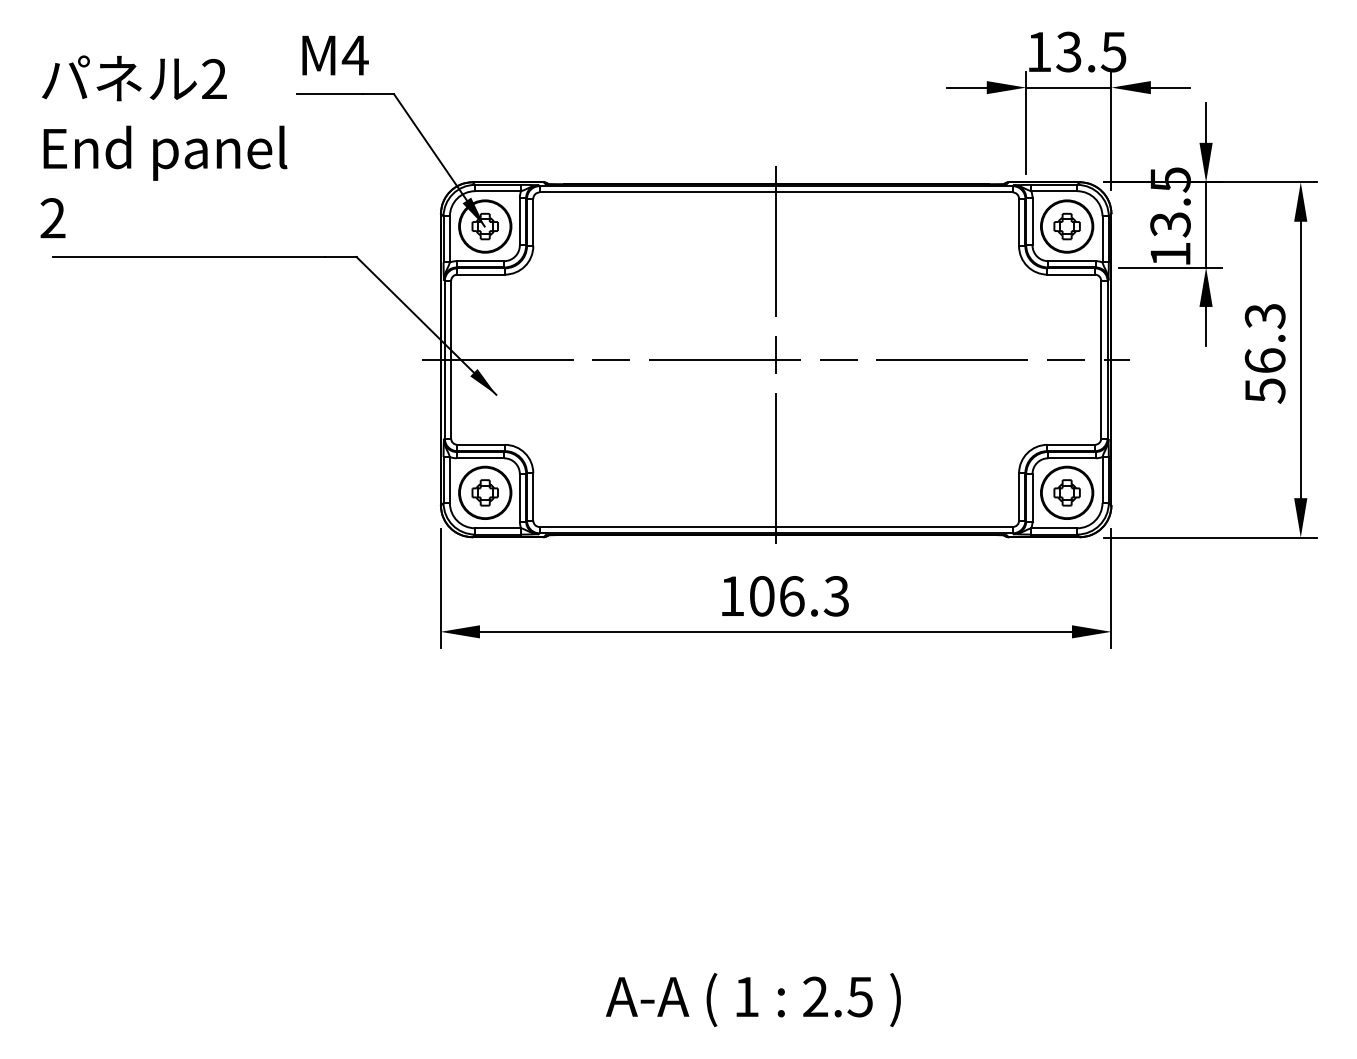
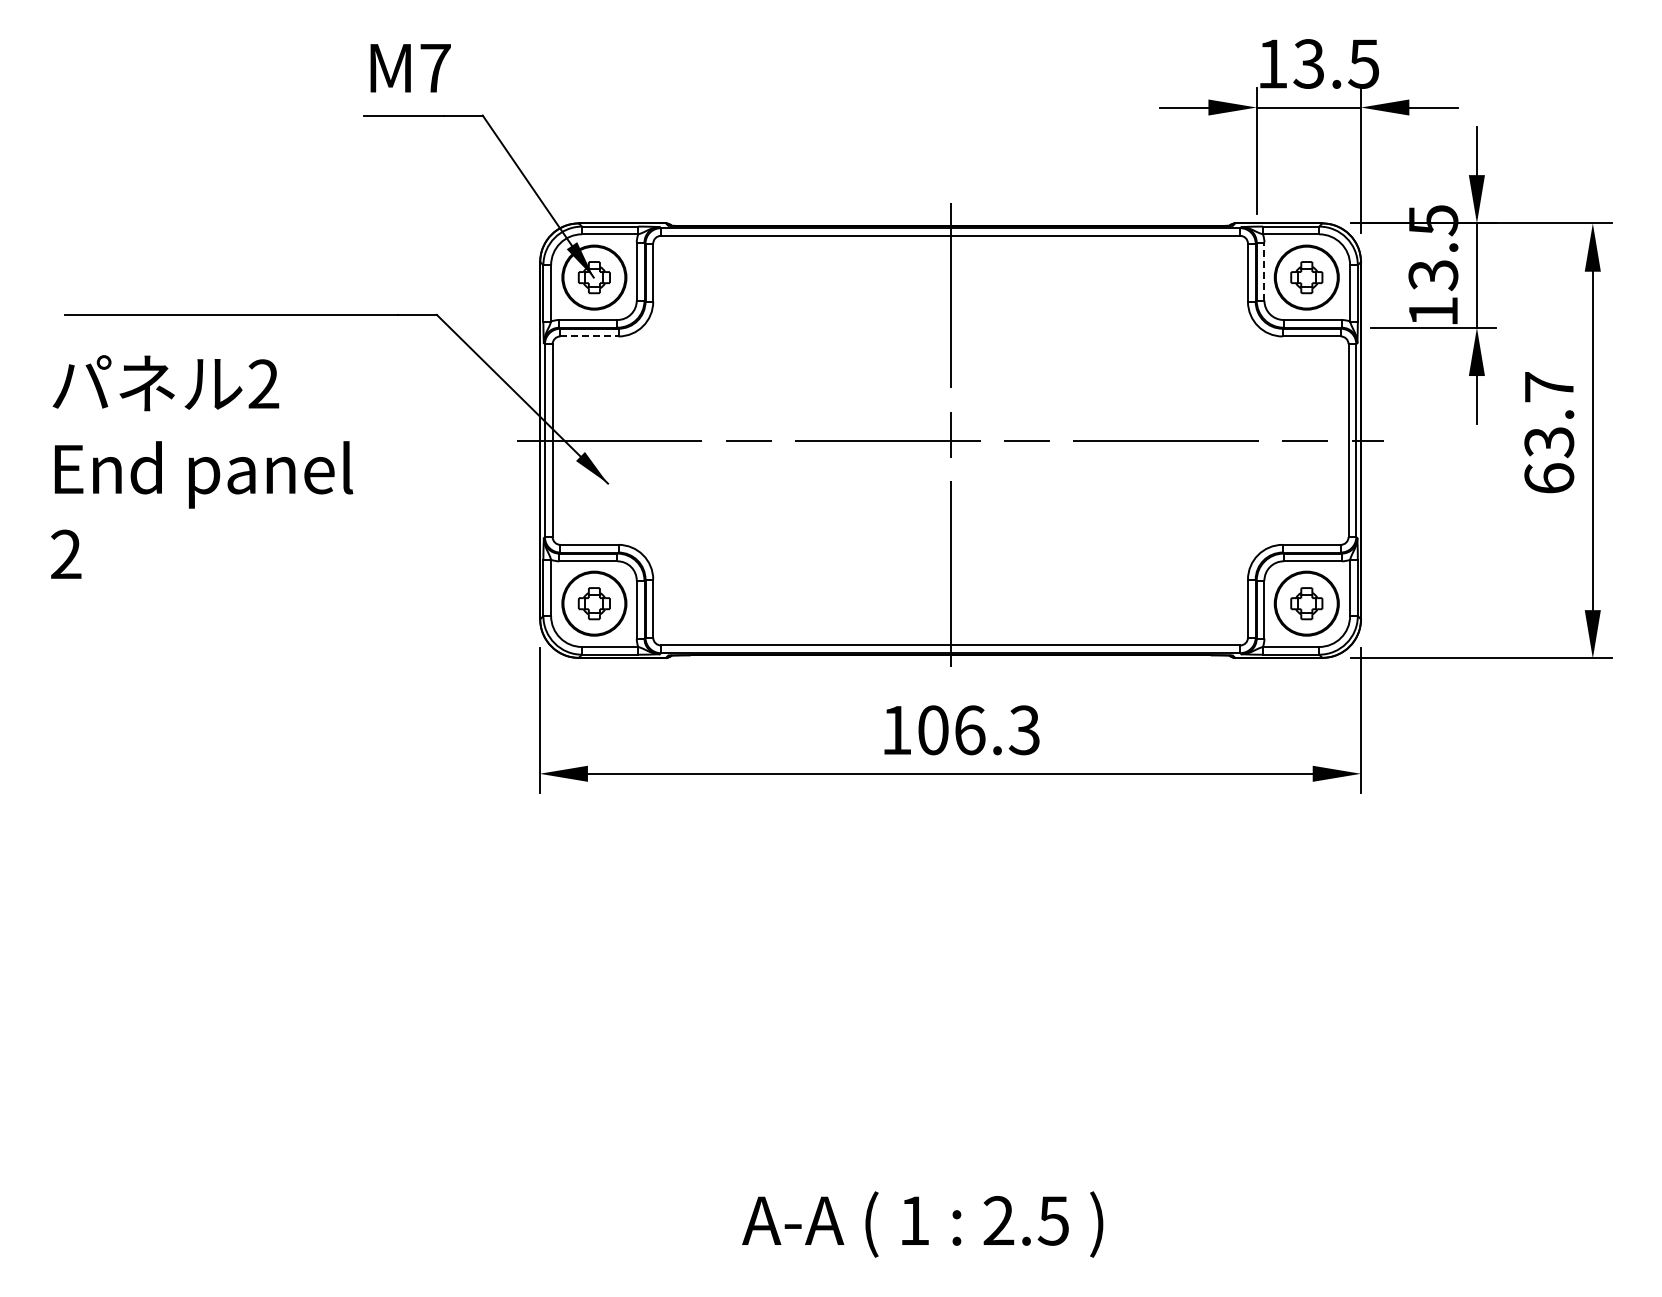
text: (354, 55) -> (434, 68), M4 -> M7
text: (164, 146) -> (202, 466), moved
line: (1032, 221) -> (1264, 271), solid -> dashed
line: (481, 274) -> (589, 336), solid -> dashed
text: (1265, 353) -> (1549, 433), 56.3 -> 63.7

